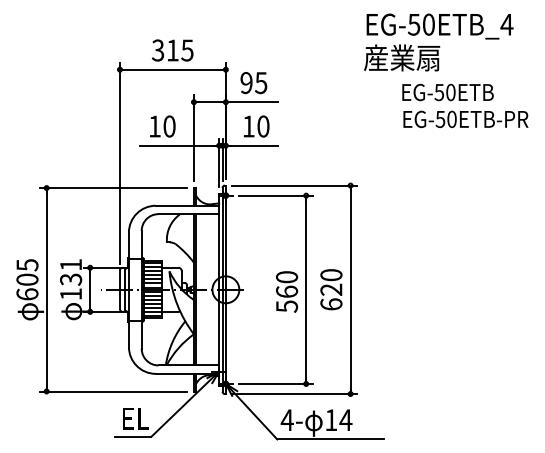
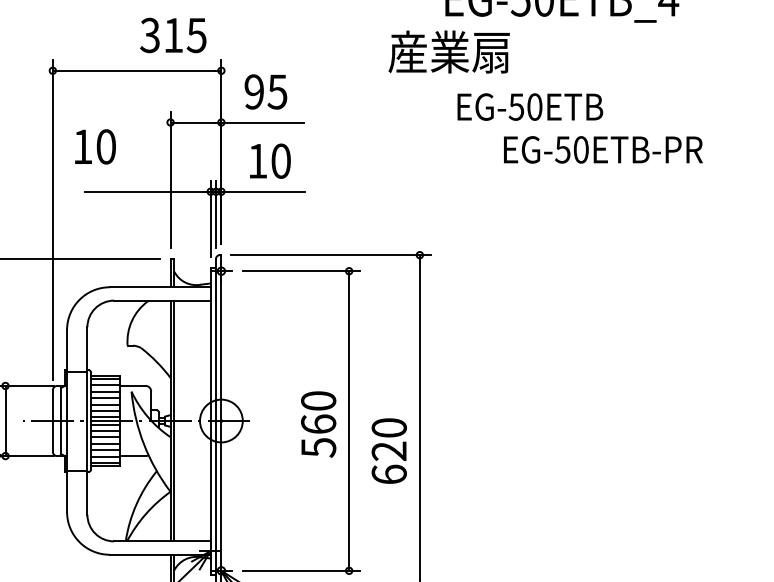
text: (172, 50) -> (173, 35), moved
text: (402, 57) -> (449, 51), moved
text: (447, 92) -> (529, 107), moved
text: (162, 126) -> (95, 146), moved
text: (331, 289) -> (389, 450), moved

